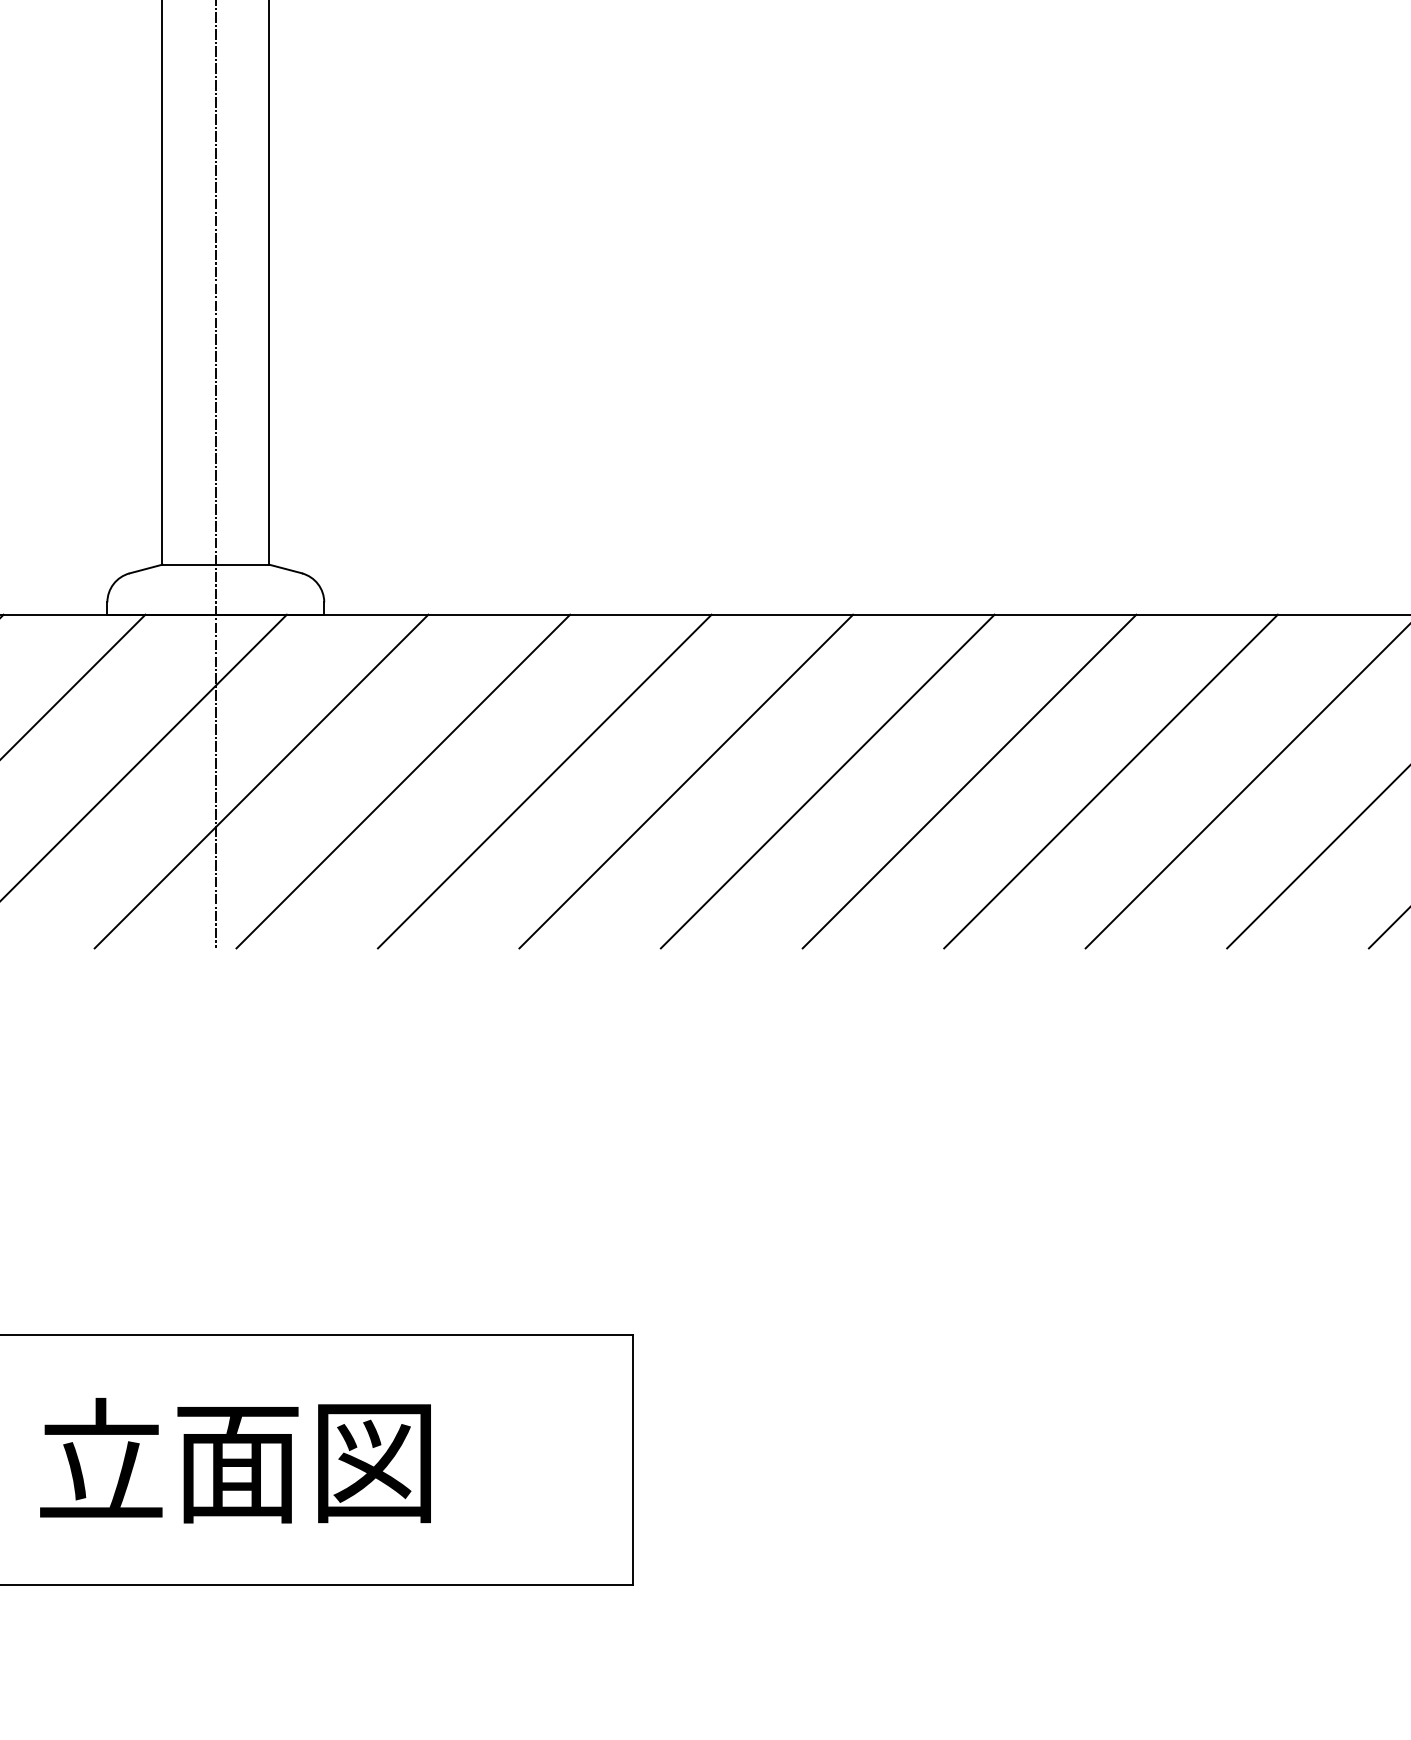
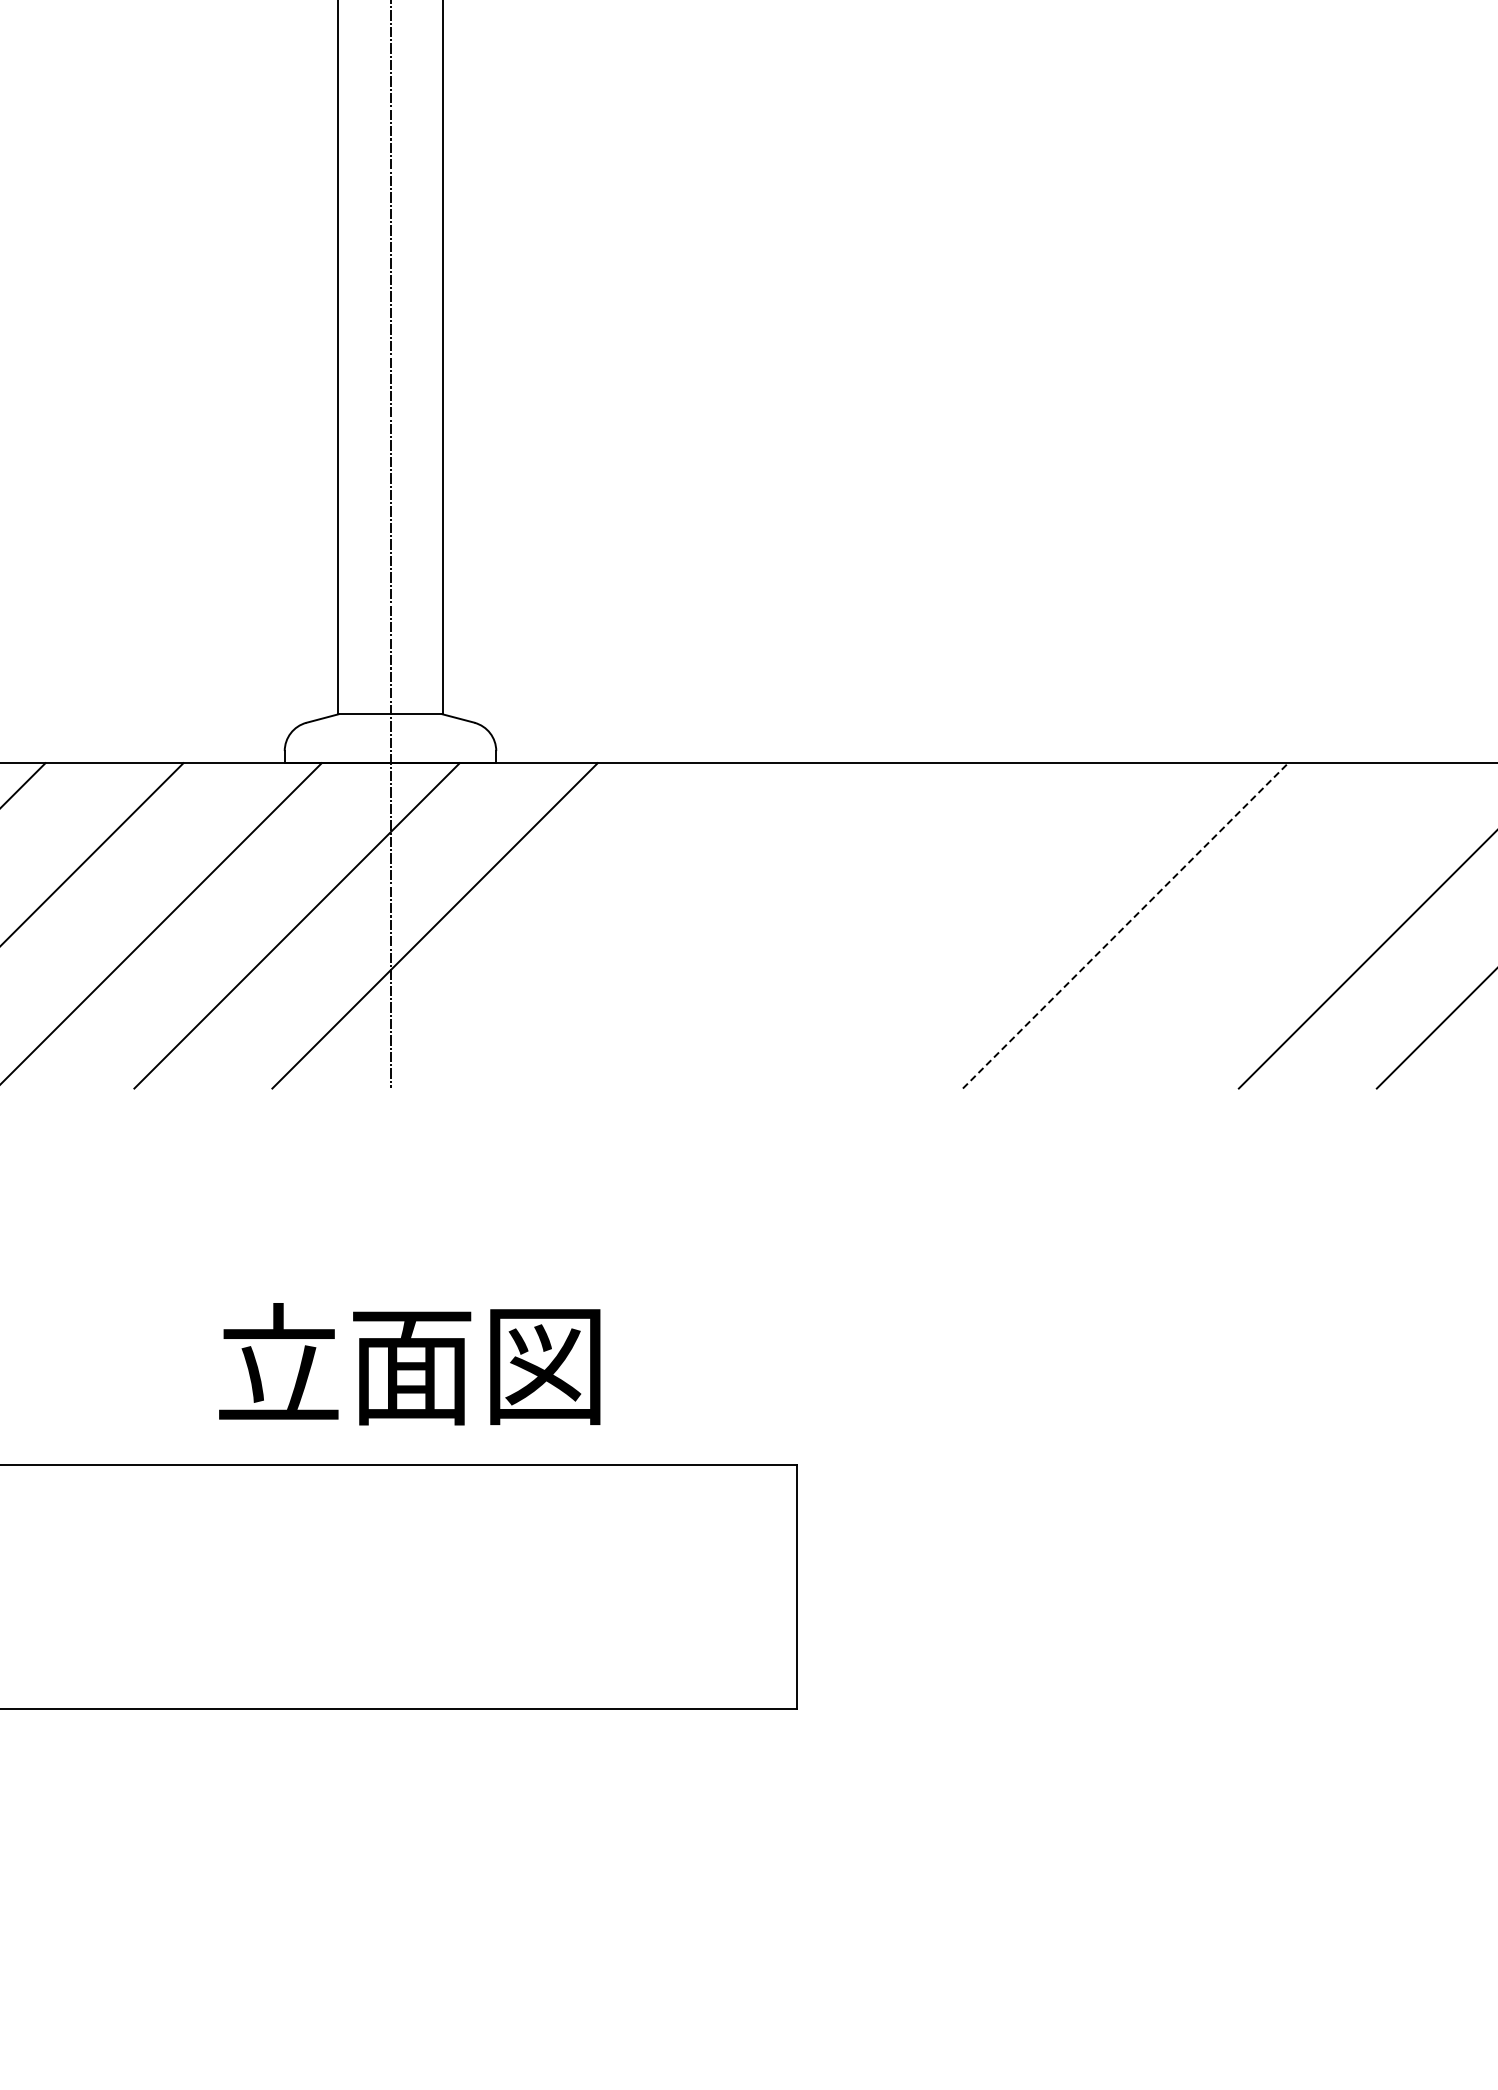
line: (403, 781) -> (573, 925), removed
line: (544, 781) -> (711, 925), removed
line: (686, 781) -> (849, 925), removed
line: (827, 781) -> (987, 925), removed
line: (969, 781) -> (1125, 925), solid -> dashed
line: (1110, 781) -> (1263, 925), removed
text: (235, 1460) -> (409, 1364), moved

